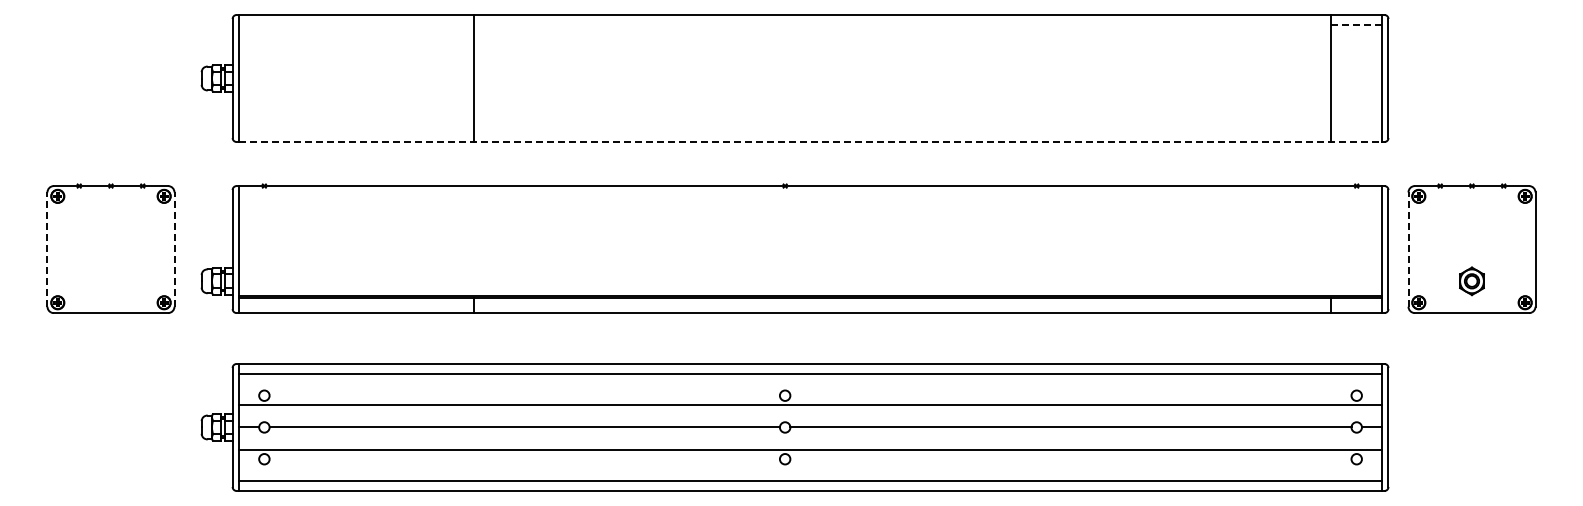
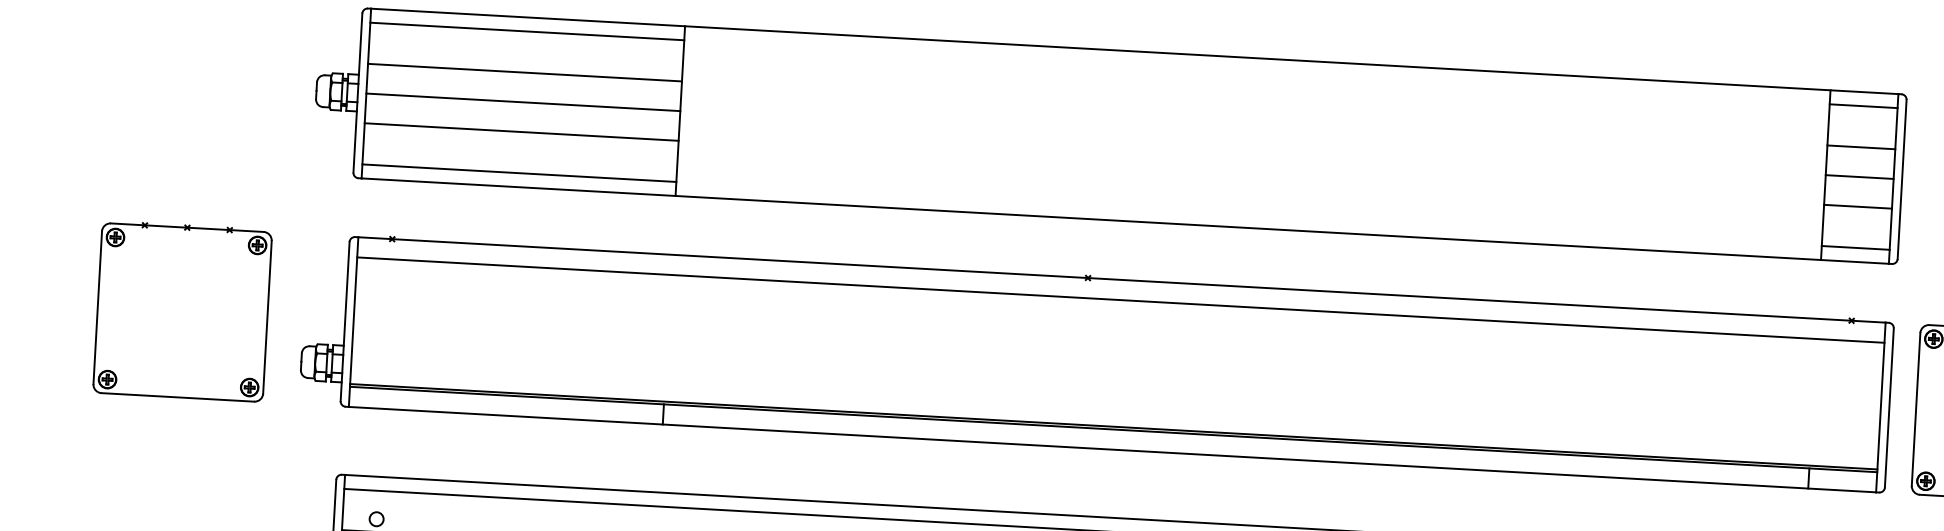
line: (355, 25) -> (526, 31), added
line: (1356, 25) -> (1863, 106), dashed -> solid
line: (355, 56) -> (523, 72), added
line: (1356, 56) -> (1861, 147), added
line: (355, 78) -> (522, 102), added
line: (1356, 78) -> (1859, 177), added
line: (355, 100) -> (520, 131), added
line: (1356, 100) -> (1857, 206), added
line: (355, 131) -> (518, 173), added
line: (1356, 131) -> (1855, 247), added
line: (810, 142) -> (1125, 221), dashed -> solid
line: (810, 201) -> (1120, 300), added
line: (47, 249) -> (97, 307), dashed -> solid
line: (174, 249) -> (267, 317), dashed -> solid
line: (1408, 249) -> (1916, 409), dashed -> solid

